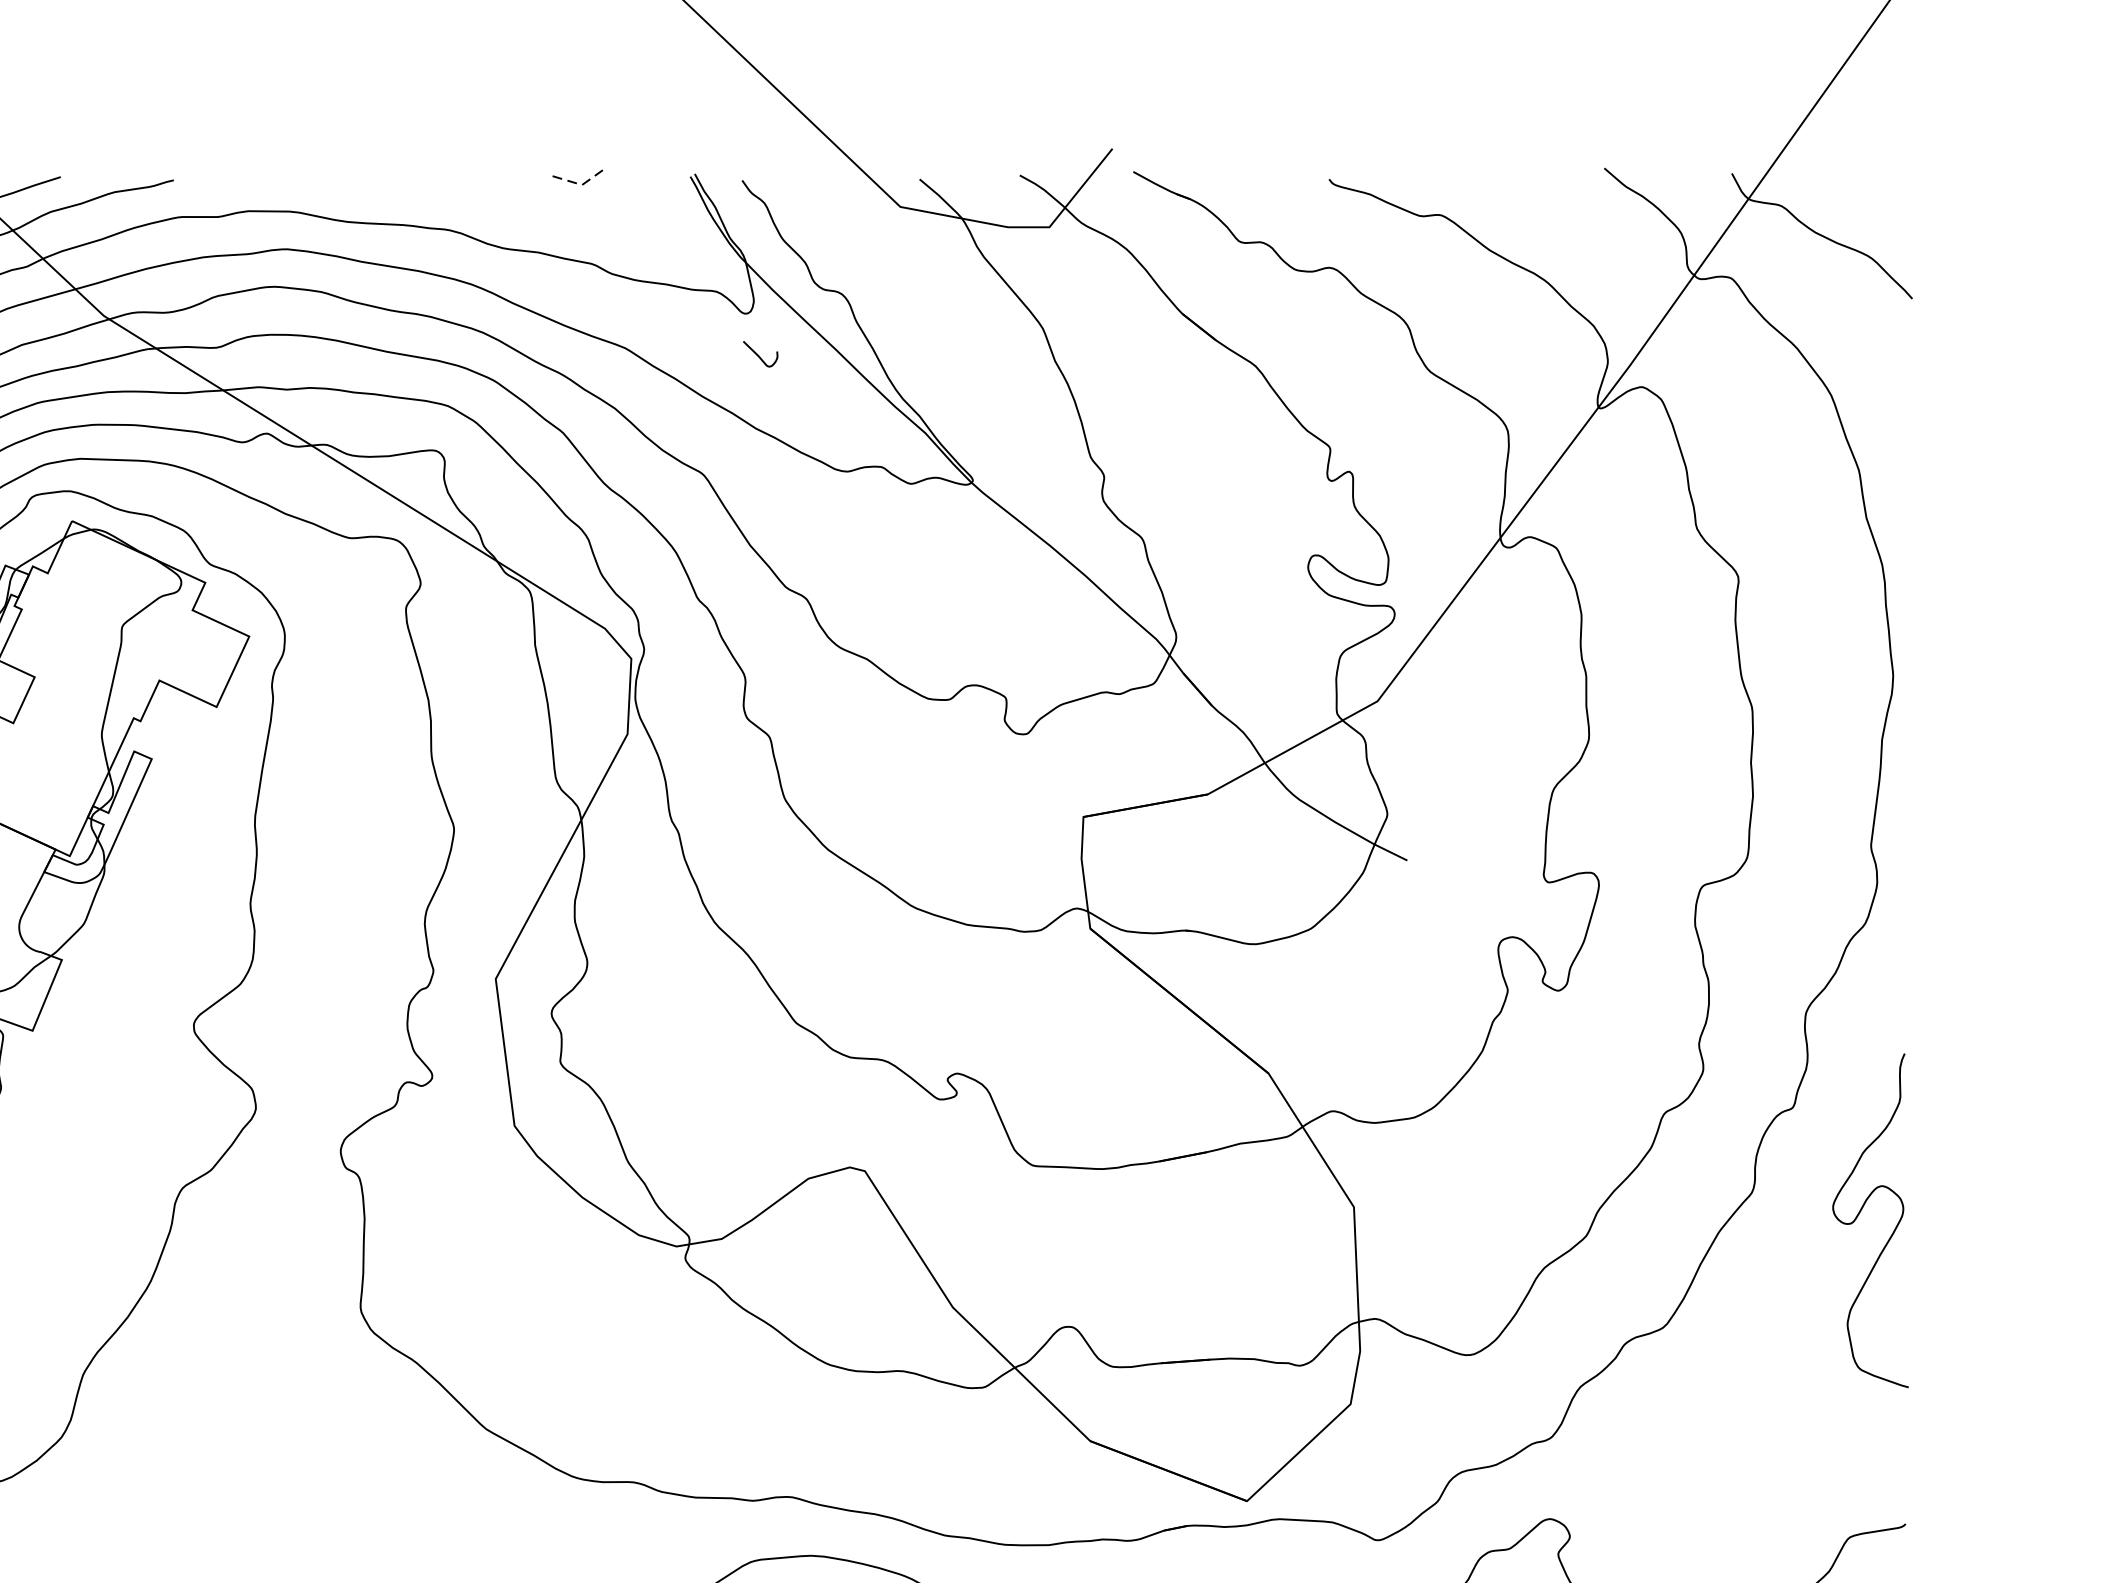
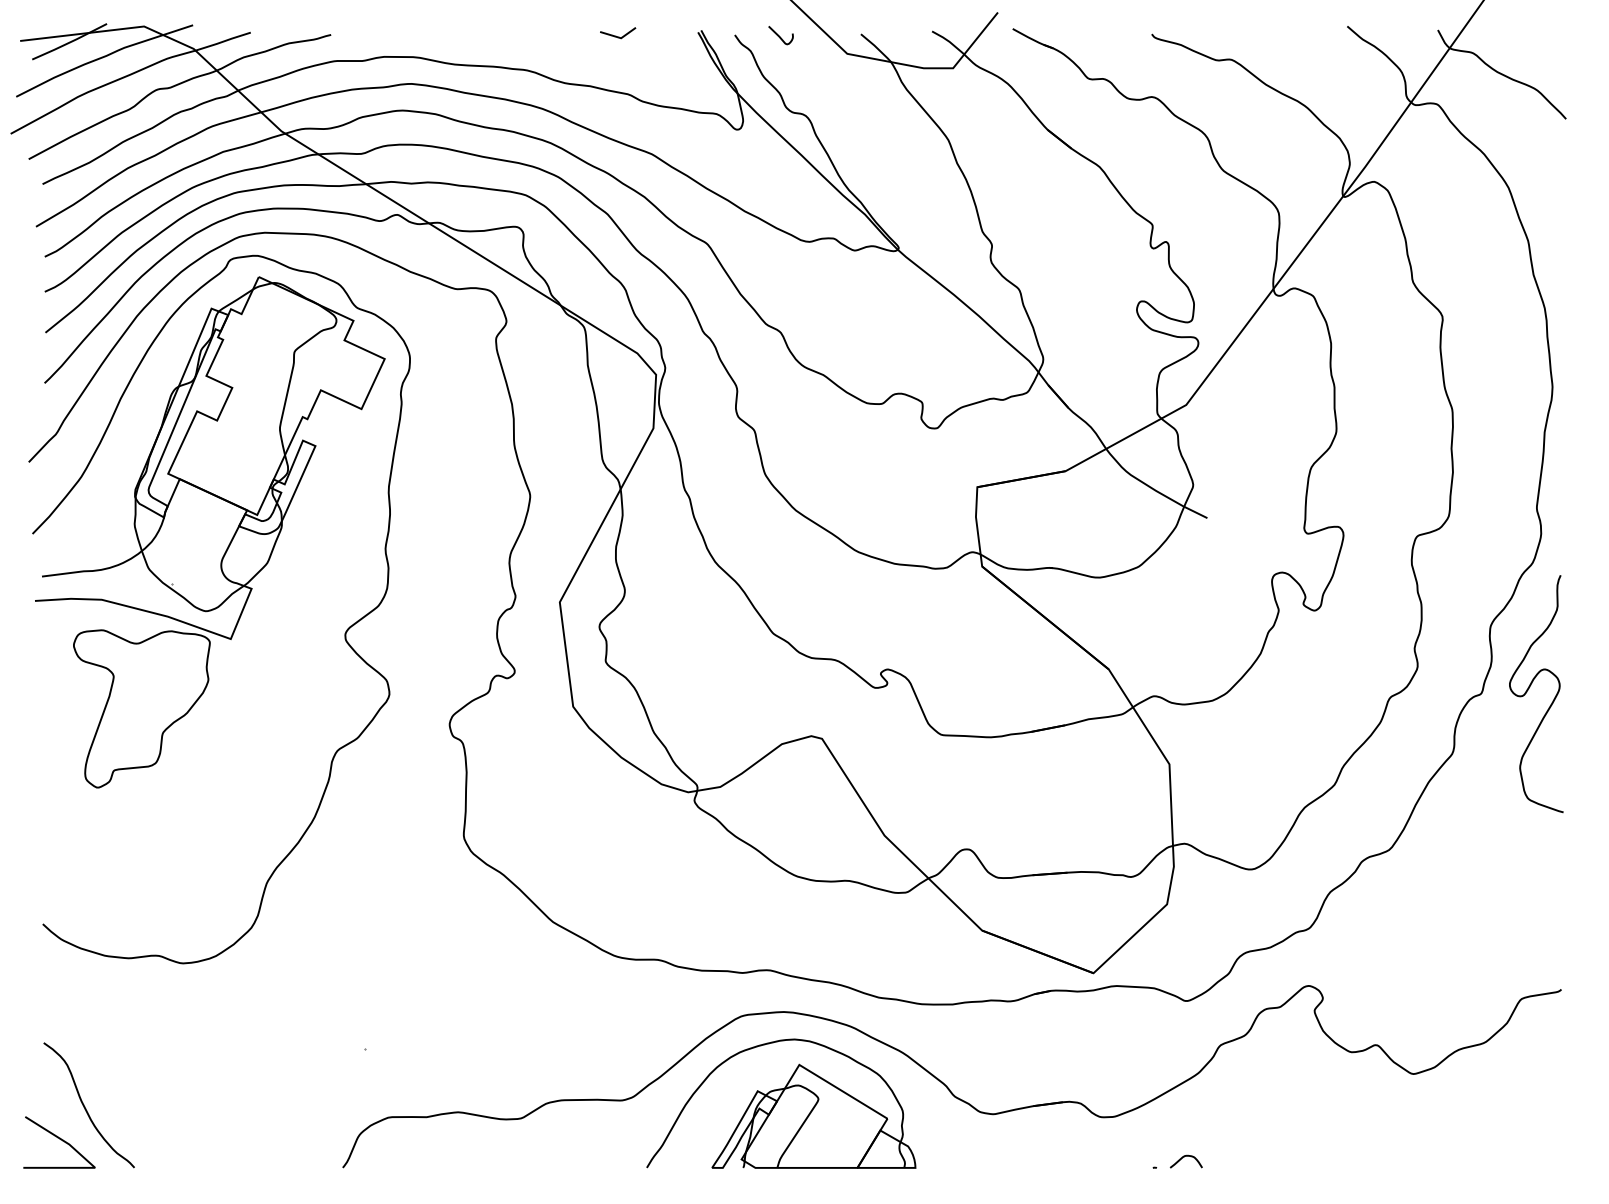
line: (581, 183) -> (620, 37), dashed -> solid
curve: (758, 354) -> (779, 35), moved
curve: (1859, 1215) -> (1528, 690), moved

